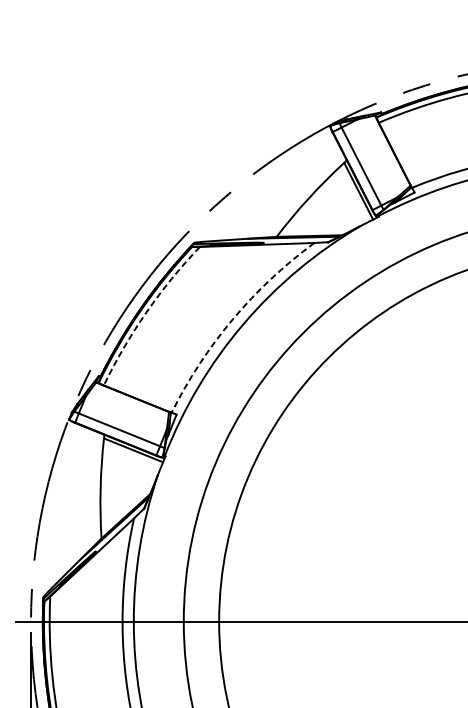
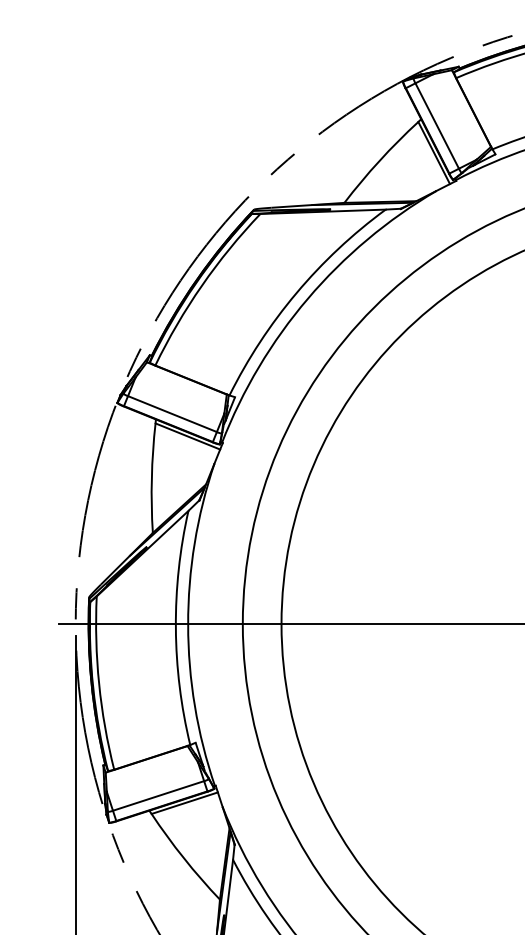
arc: (146, 312) -> (201, 285), dashed -> solid
arc: (232, 319) -> (296, 293), dashed -> solid

